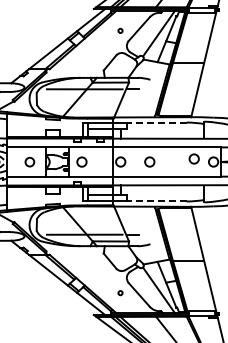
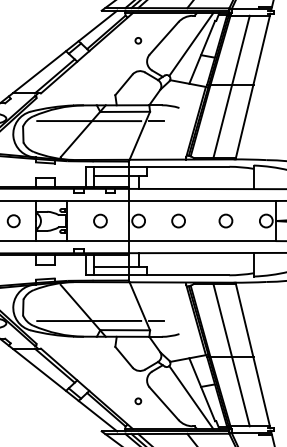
line: (188, 64) -> (231, 86), added
line: (156, 122) -> (187, 166), dashed -> solid
circle: (193, 158) -> (224, 220), moved
circle: (81, 161) -> (99, 220), moved
line: (156, 201) -> (187, 275), dashed -> solid
line: (188, 259) -> (231, 355), added

